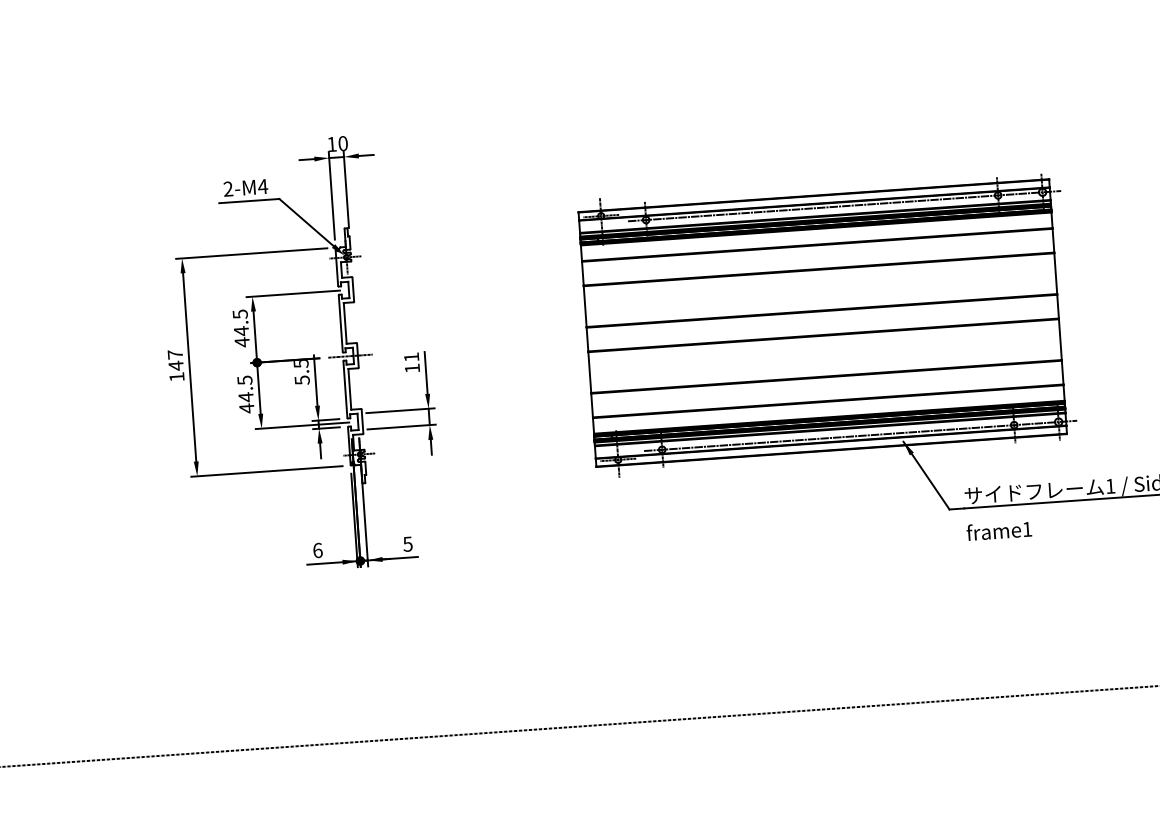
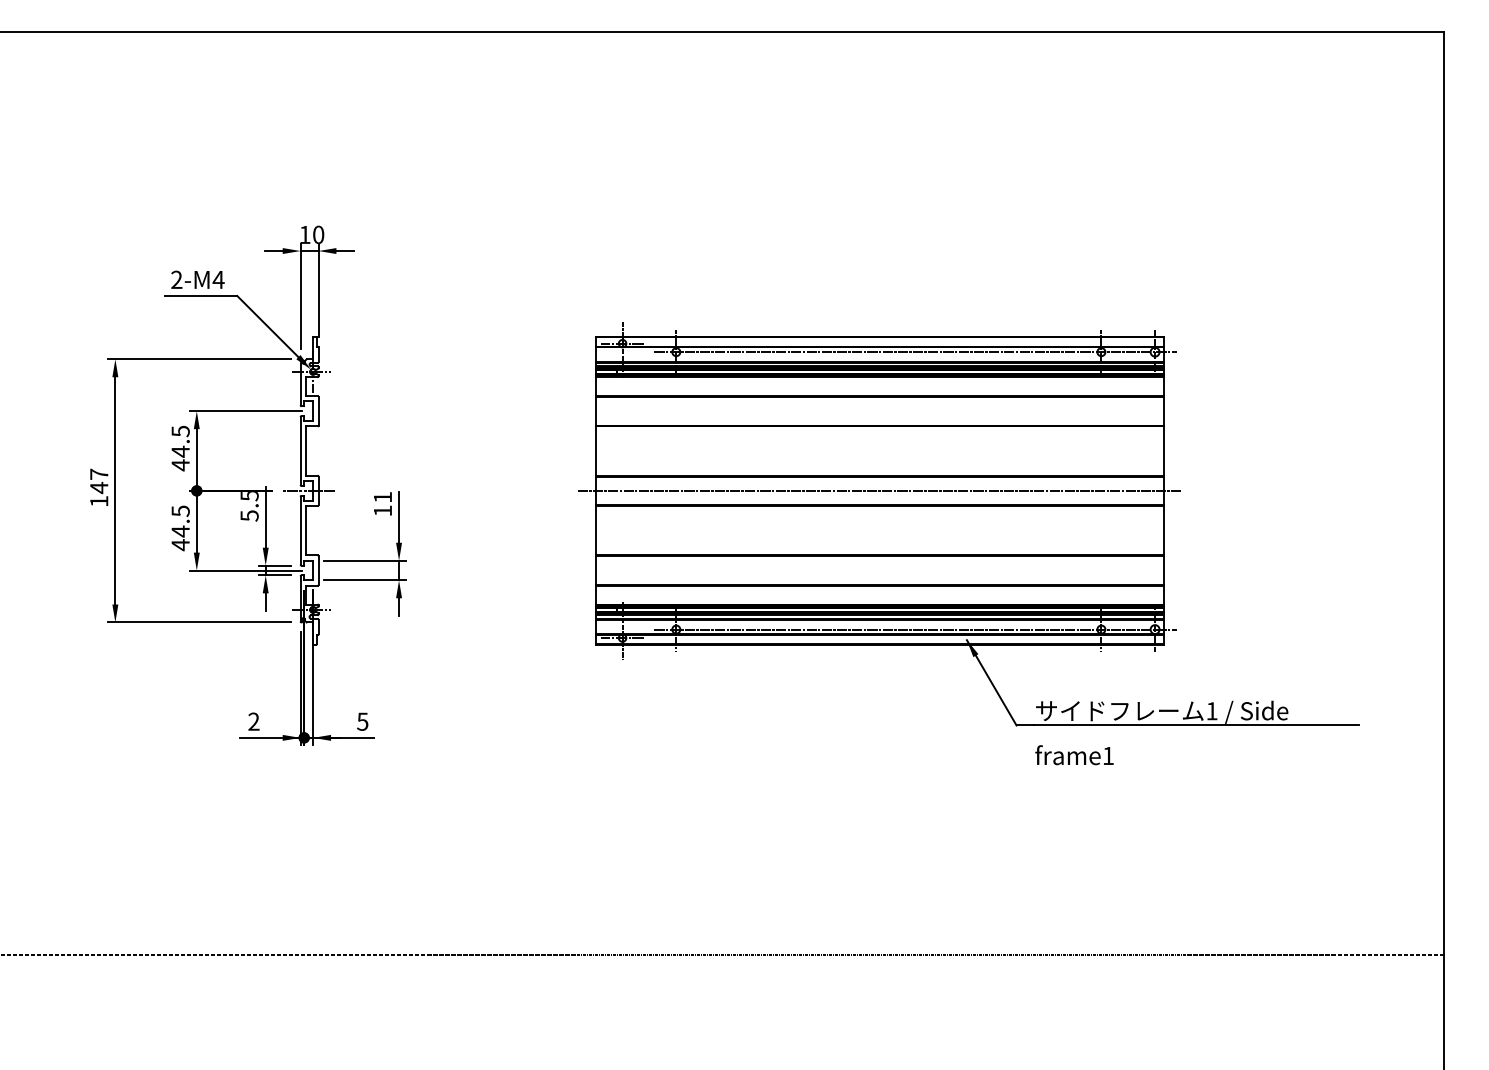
line: (822, 322) -> (879, 490), added
text: (317, 550) -> (253, 721), 6 -> 2

